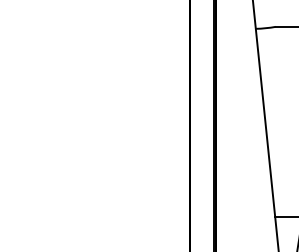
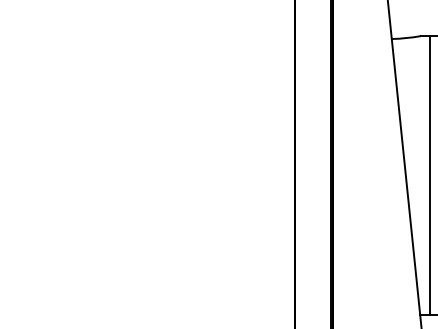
line: (282, 121) -> (431, 175), added

